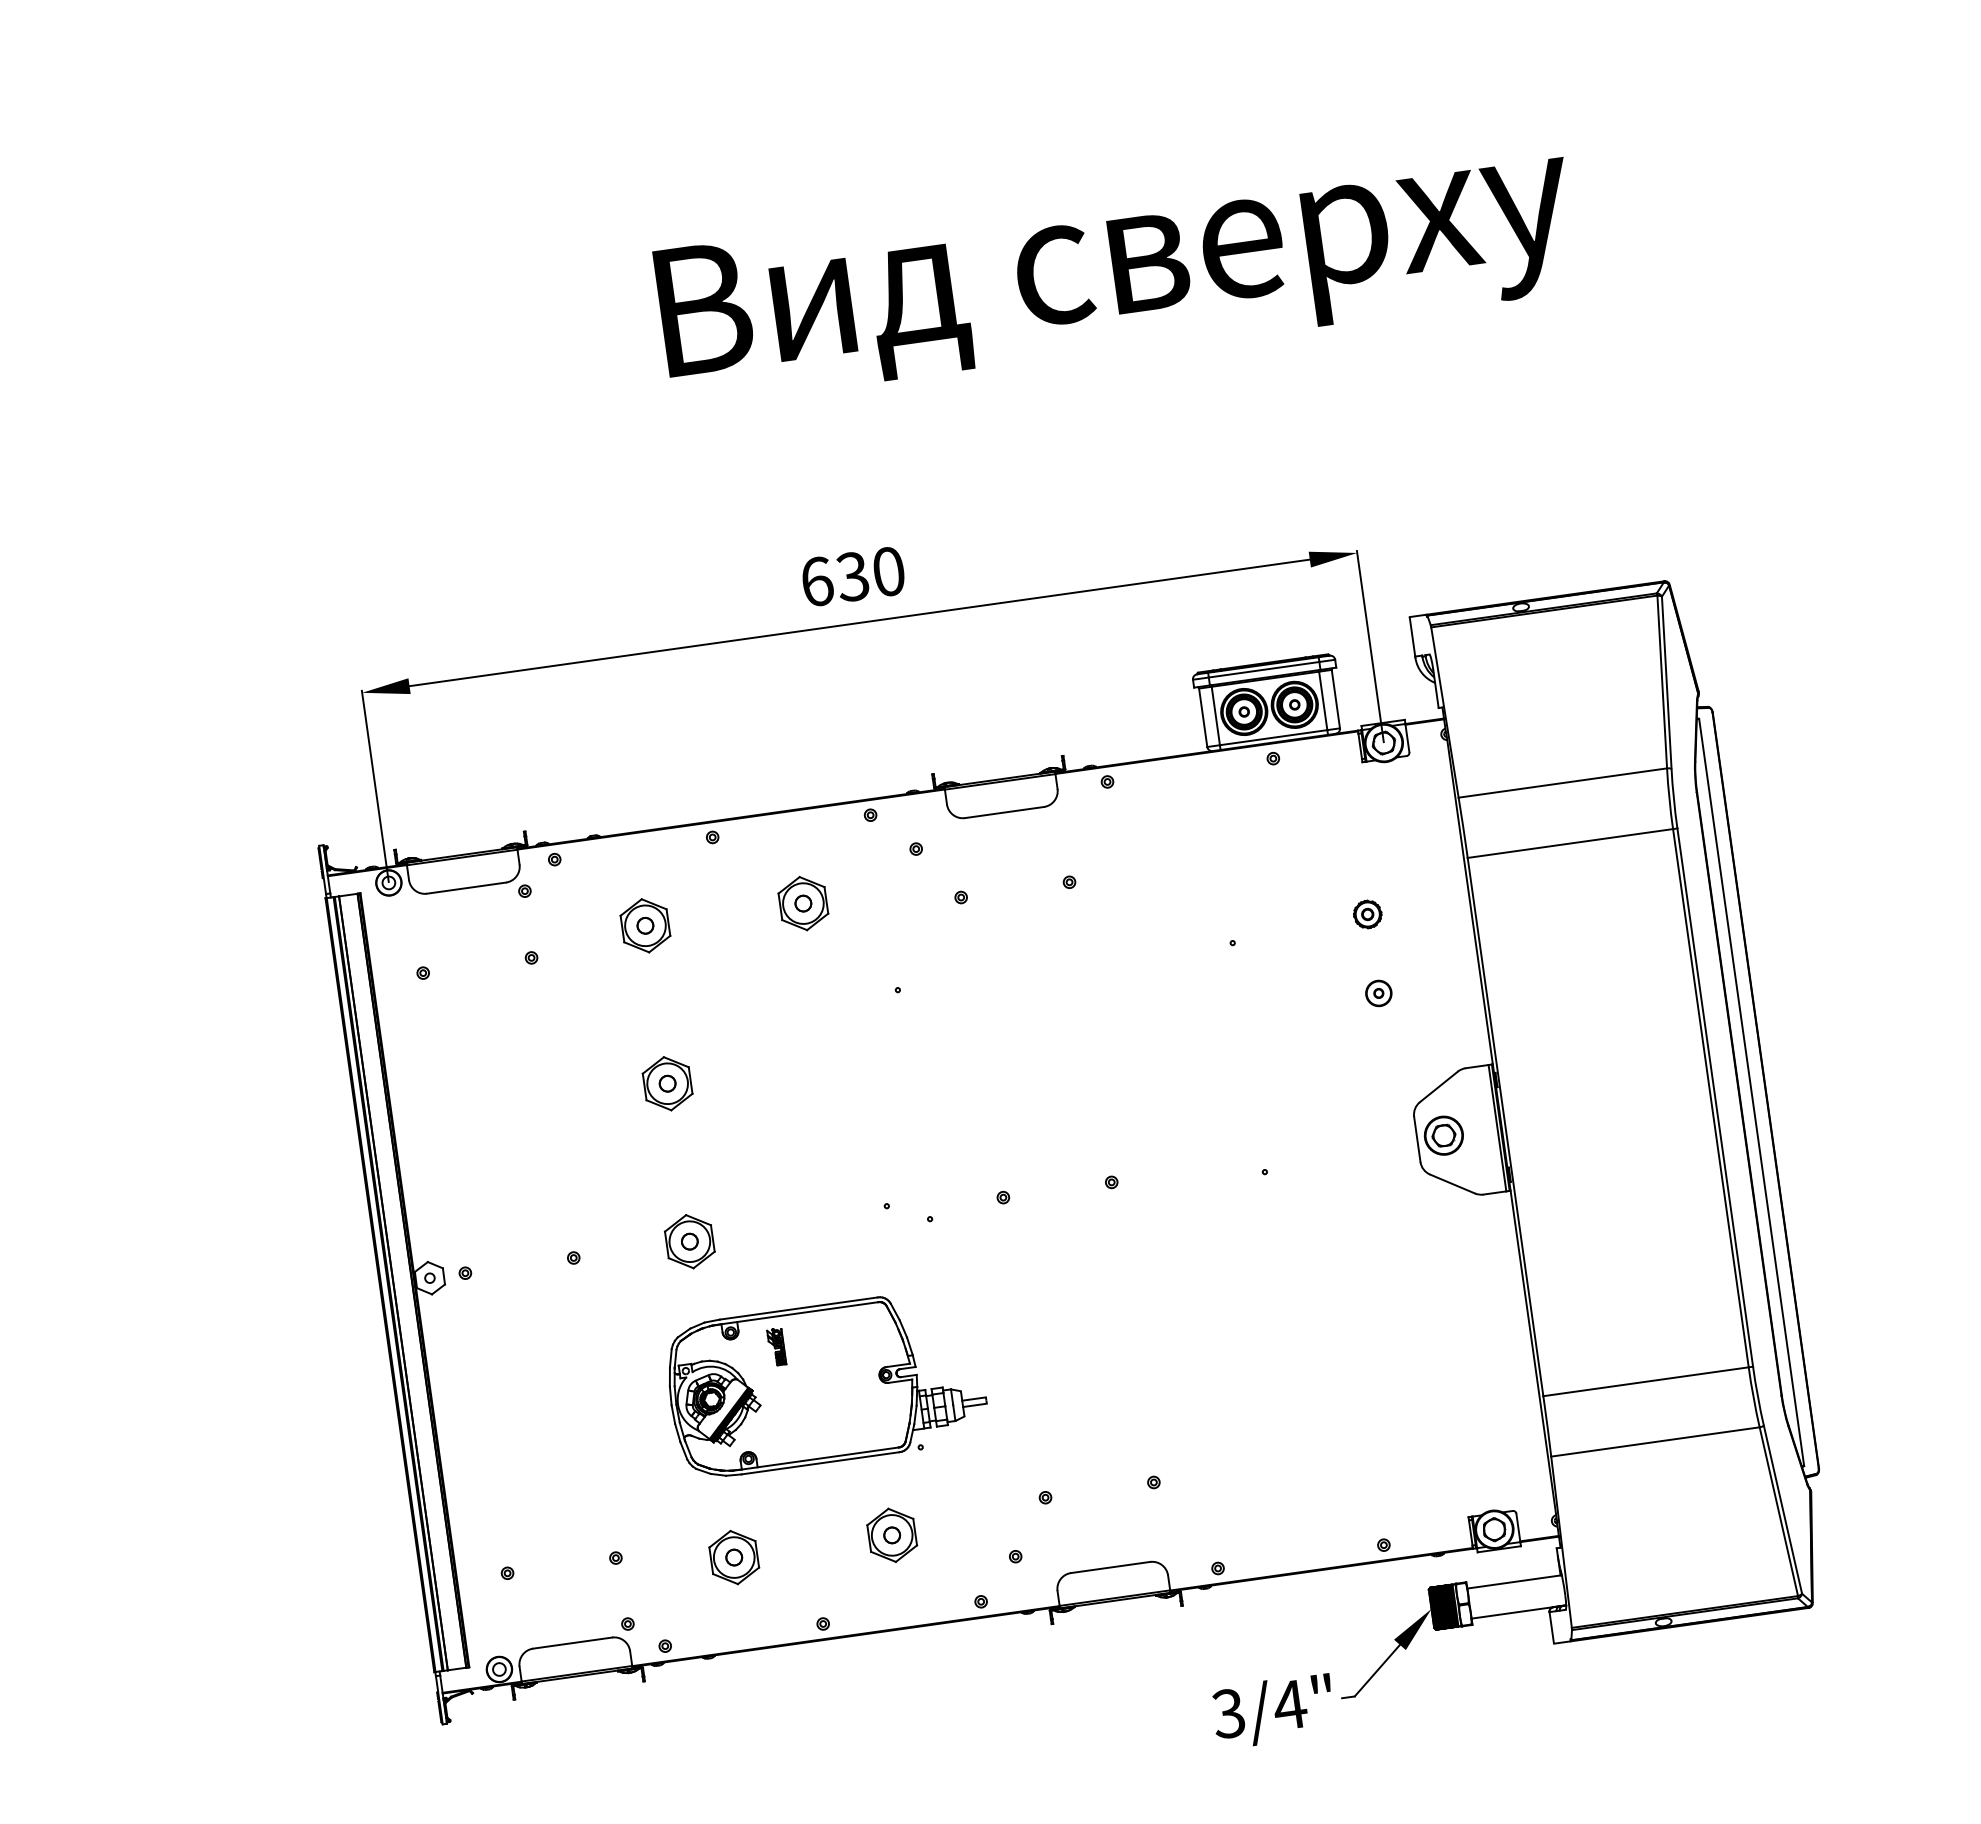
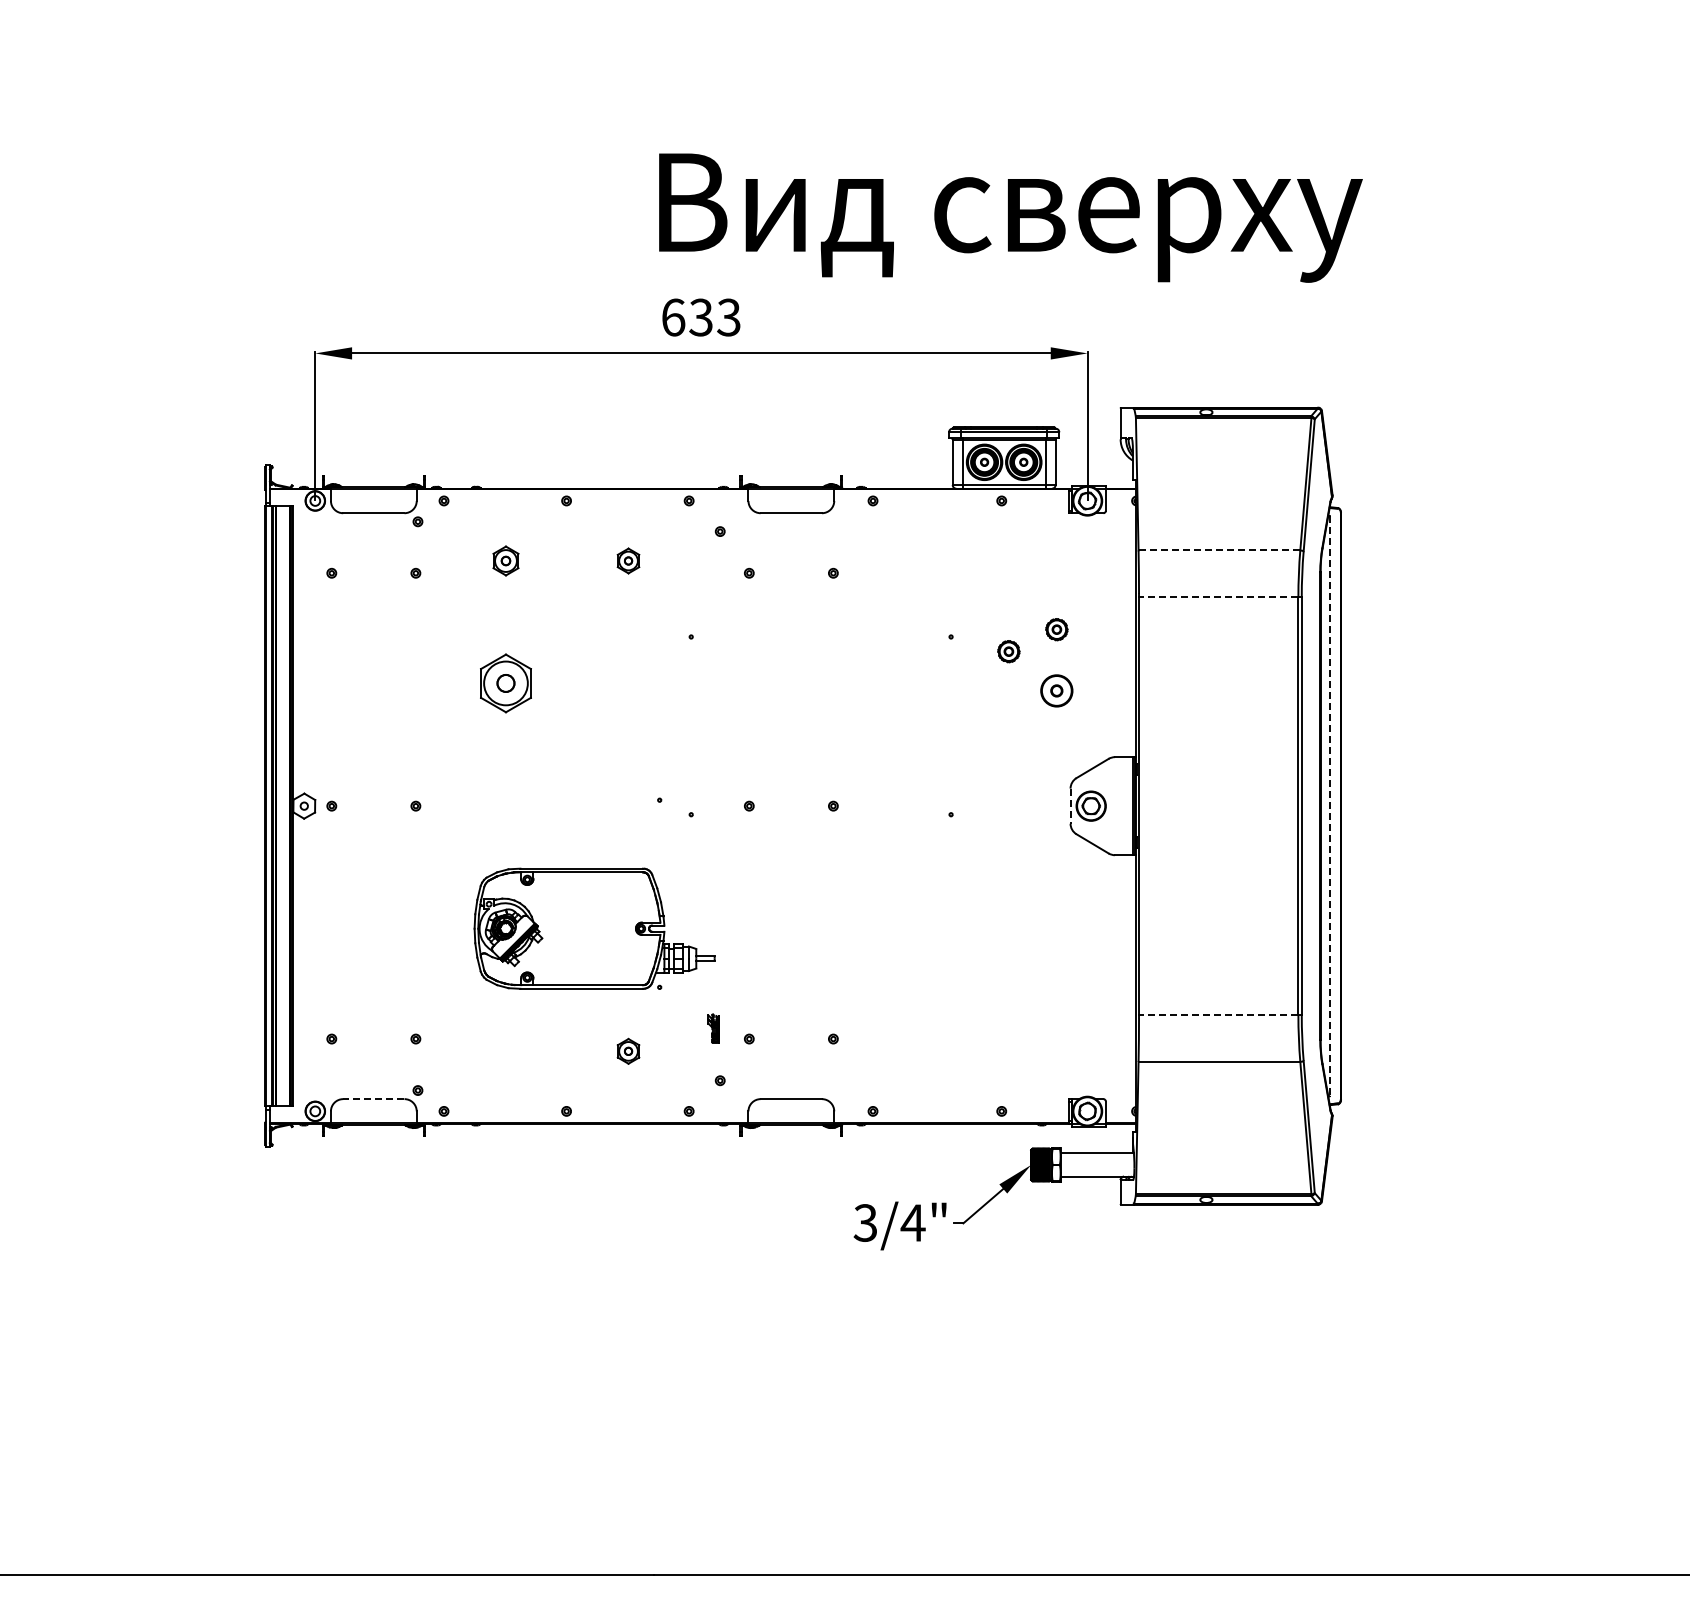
text: (1116, 270) -> (1010, 217), moved
text: (888, 571) -> (728, 317), 630 -> 633
line: (1562, 783) -> (1219, 550), solid -> dashed
line: (1570, 843) -> (1218, 597), solid -> dashed
part: (803, 902) -> (628, 560), size x0.6
part: (644, 925) -> (505, 560), size x0.7
part: (1309, 951) -> (1008, 651), added
part: (1378, 992) -> (1056, 690), size x1.6
part: (667, 1083) -> (505, 683), size x1.4
line: (1752, 1092) -> (1330, 806), solid -> dashed
line: (1417, 1139) -> (1070, 806), solid -> dashed
part: (689, 1240) -> (505, 805), removed
part: (776, 1346) -> (713, 1028), moved
line: (1645, 1382) -> (1218, 1015), solid -> dashed
part: (892, 1535) -> (628, 1051), size x0.6
part: (733, 1556) -> (505, 1050), removed
line: (572, 1643) -> (373, 1099), solid -> dashed

